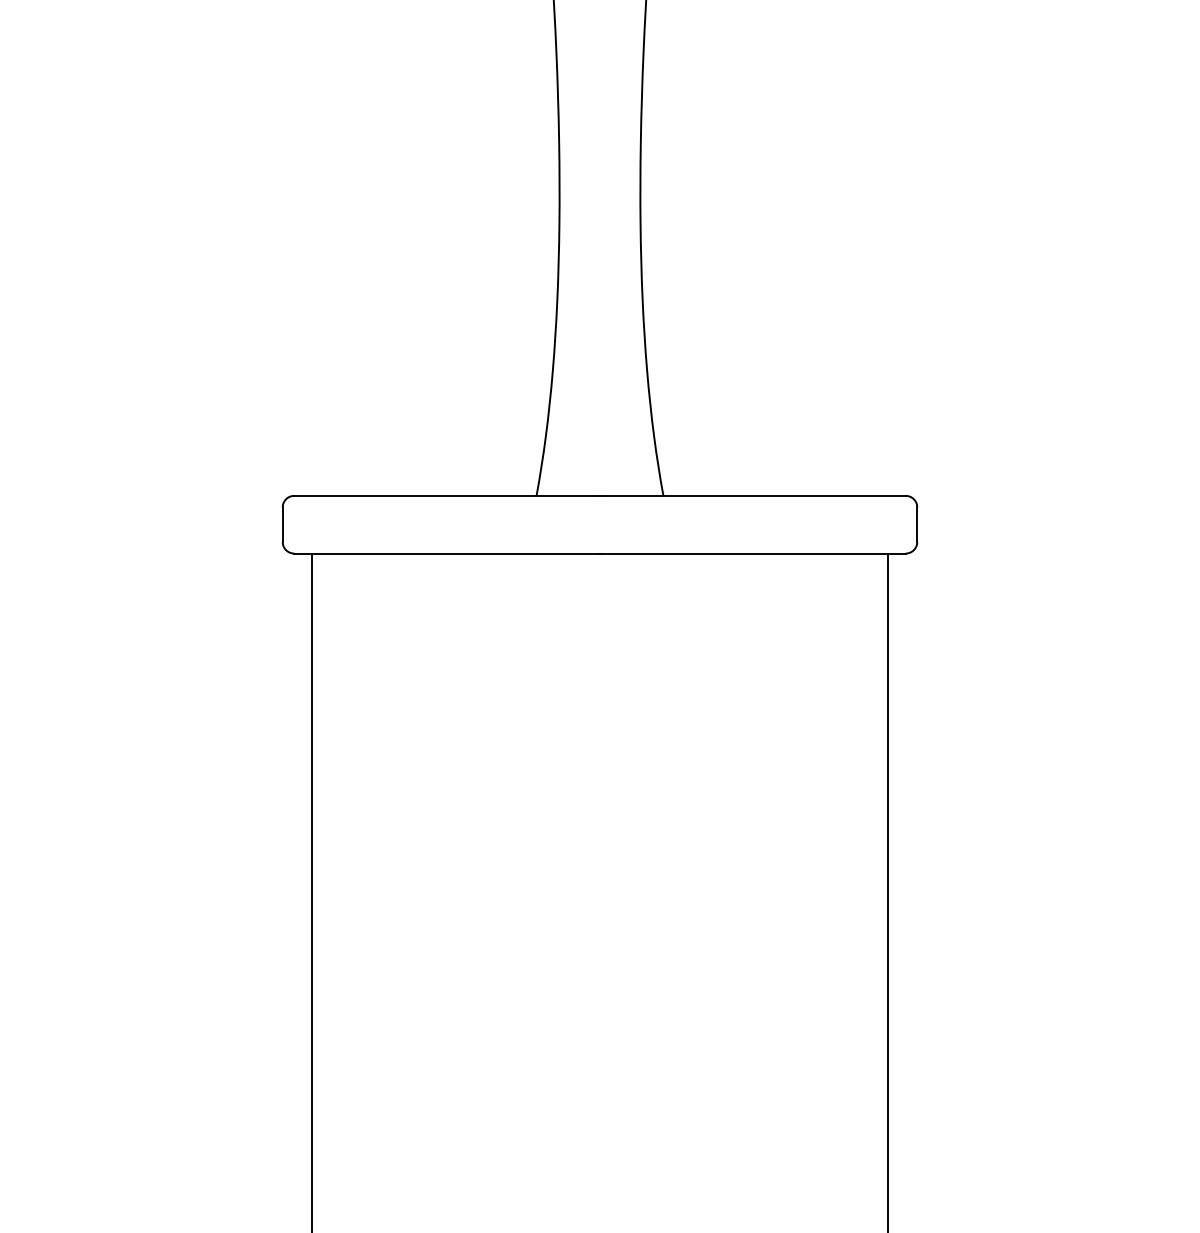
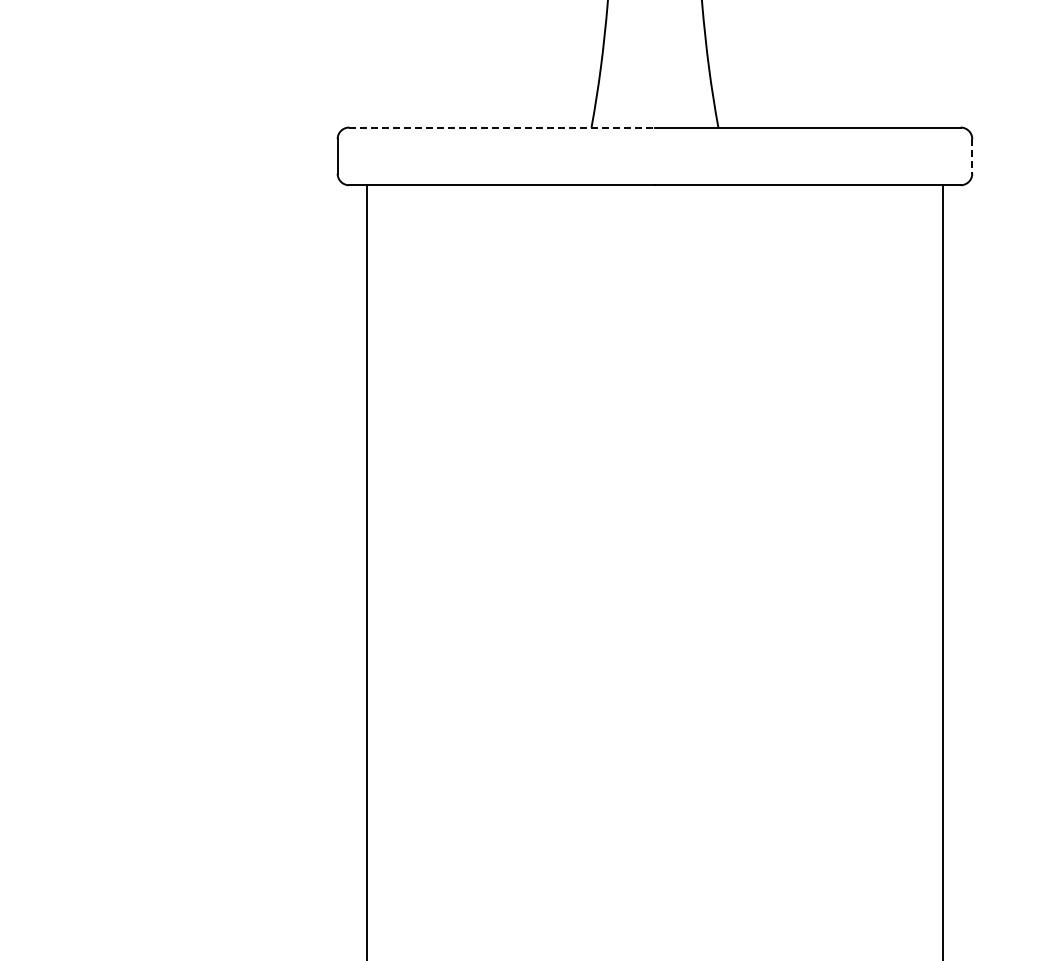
line: (447, 495) -> (502, 127), solid -> dashed
line: (917, 525) -> (972, 157), solid -> dashed

